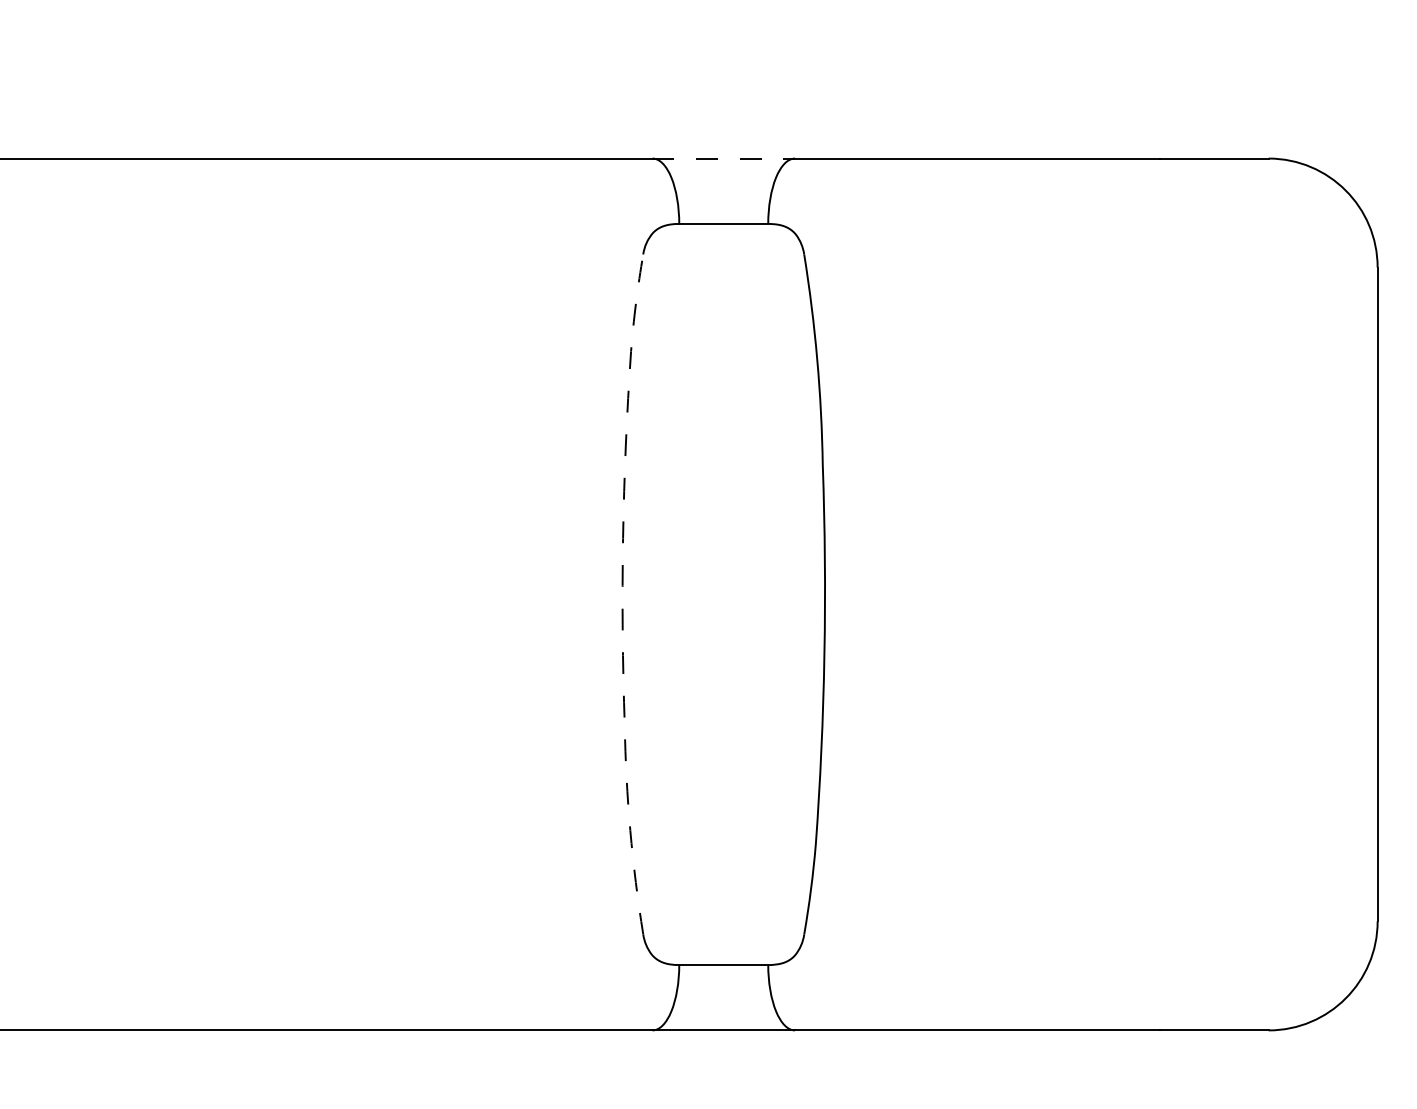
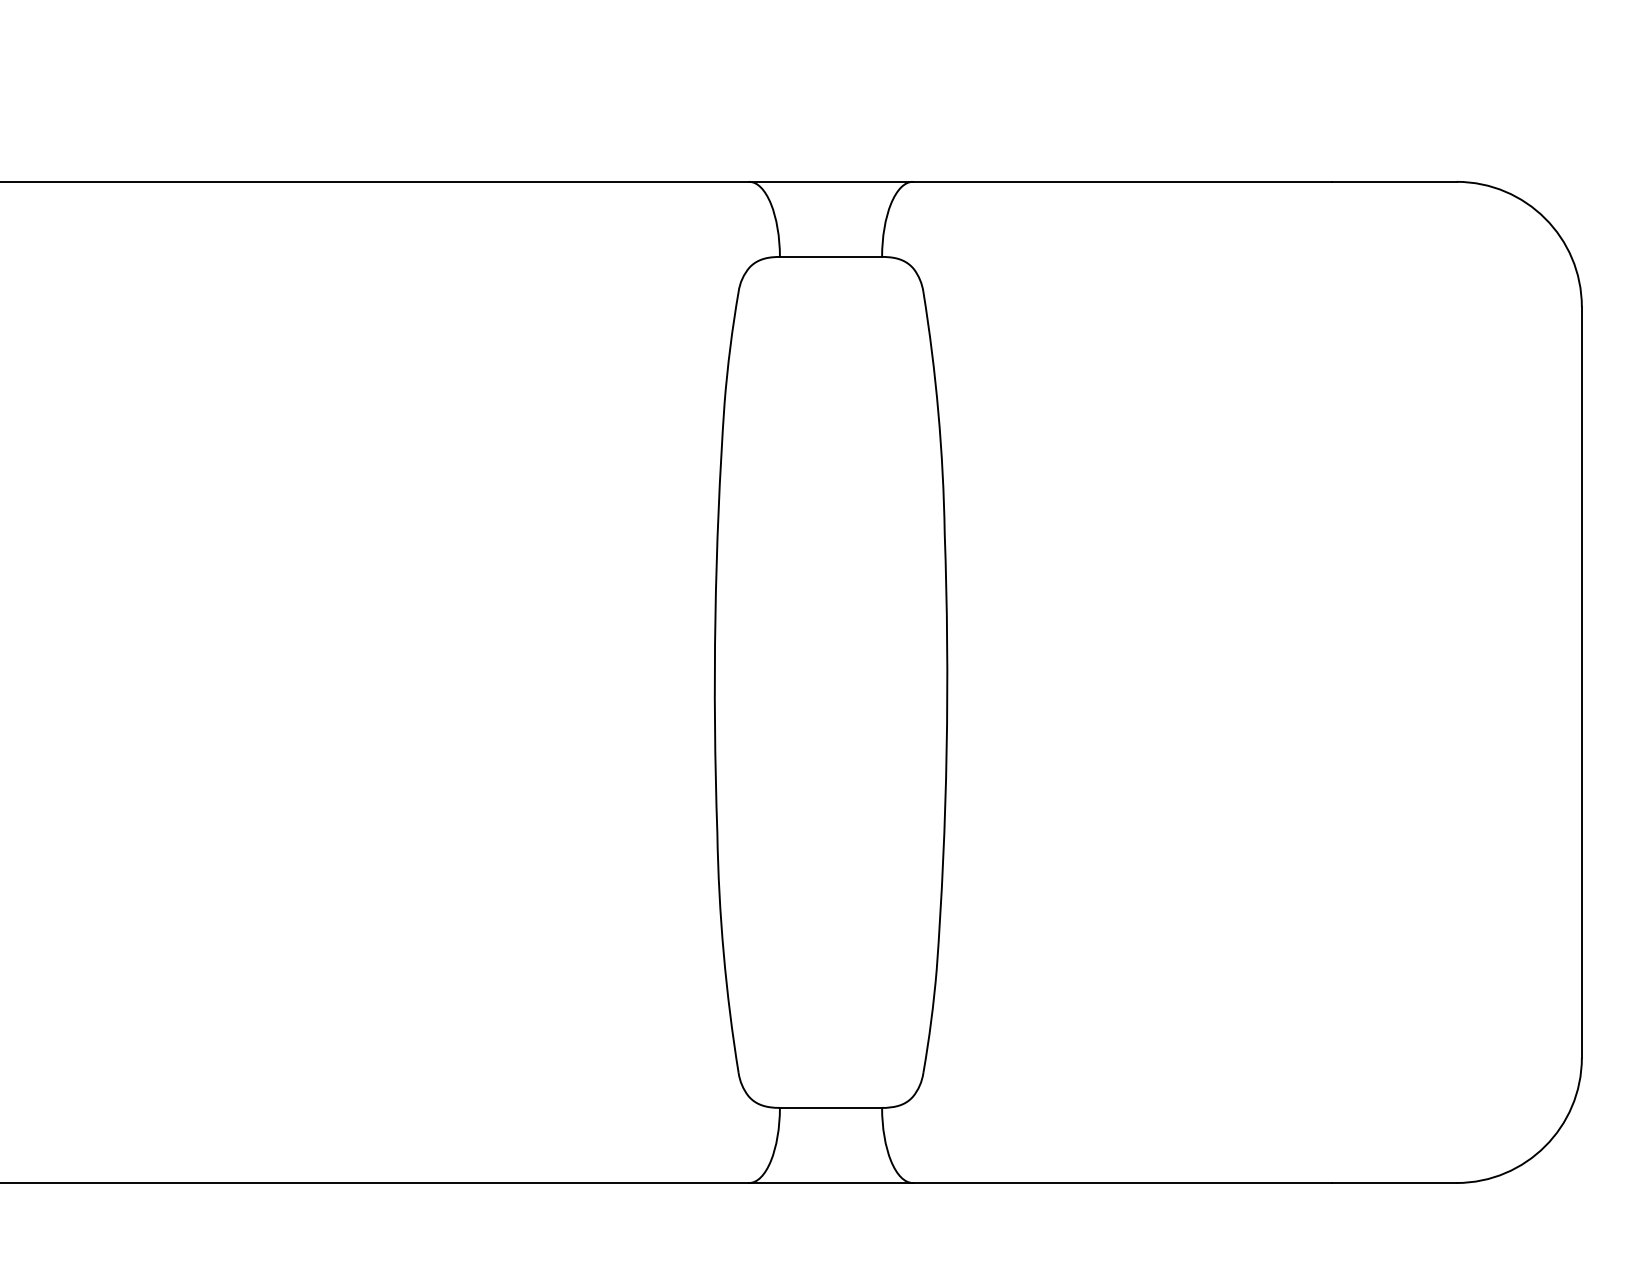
line: (724, 158) -> (831, 181), dashed -> solid
line: (622, 593) -> (714, 681), dashed -> solid

